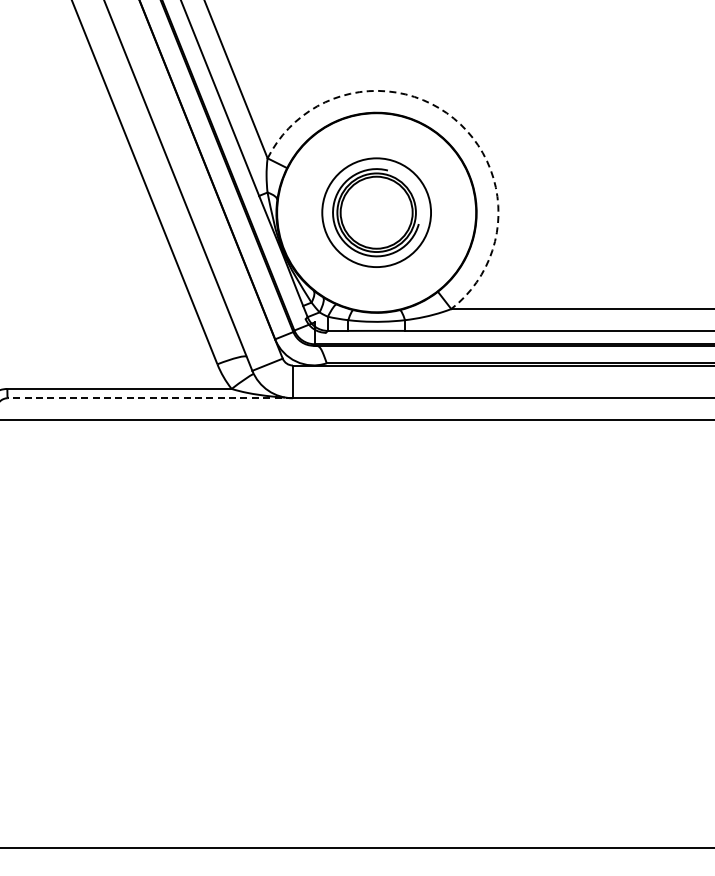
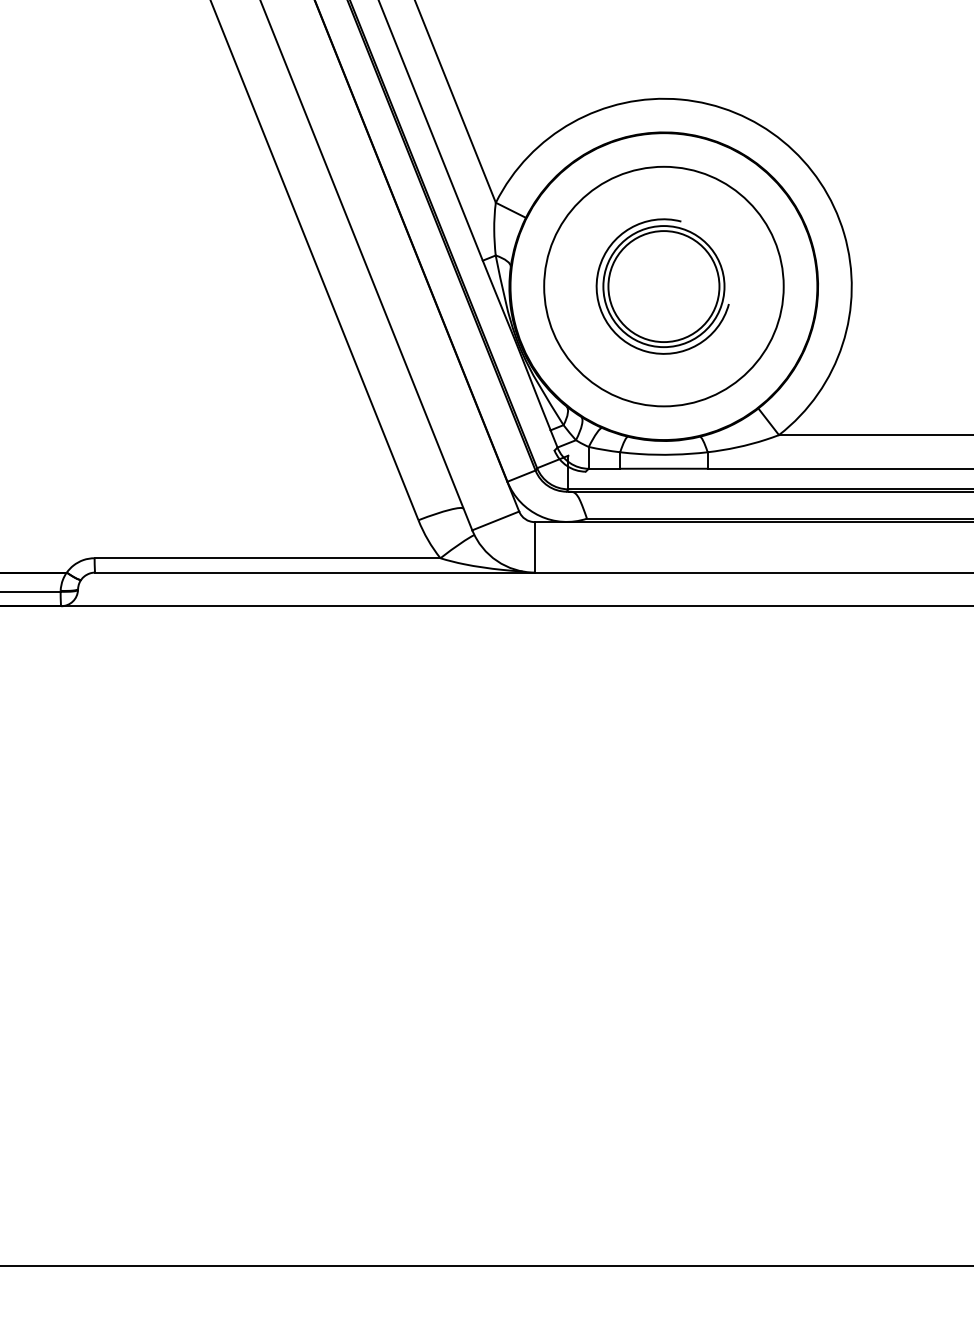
arc: (453, 118) -> (782, 141), dashed -> solid
circle: (376, 212) -> (663, 286), size x1.43
line: (150, 398) -> (315, 572), dashed -> solid

